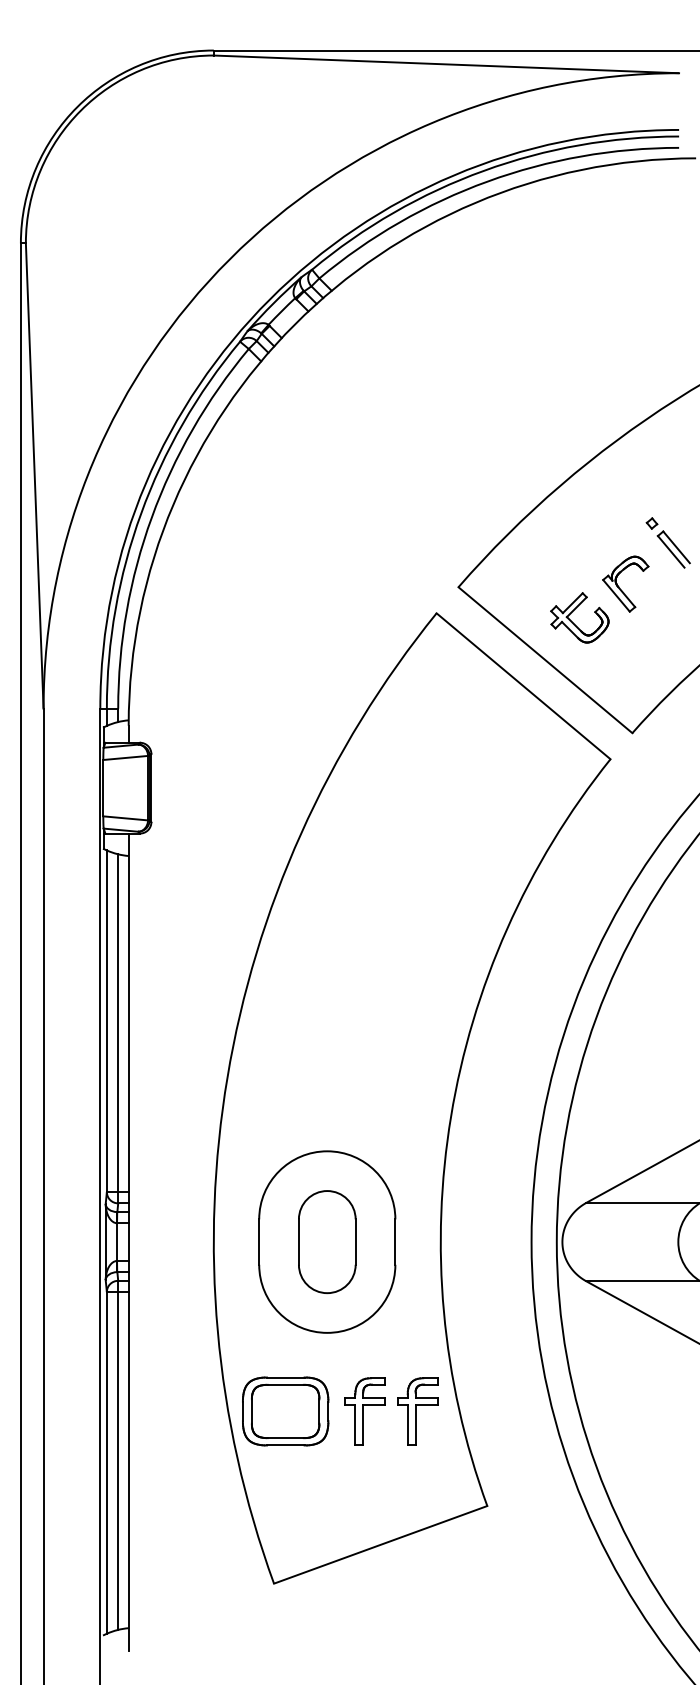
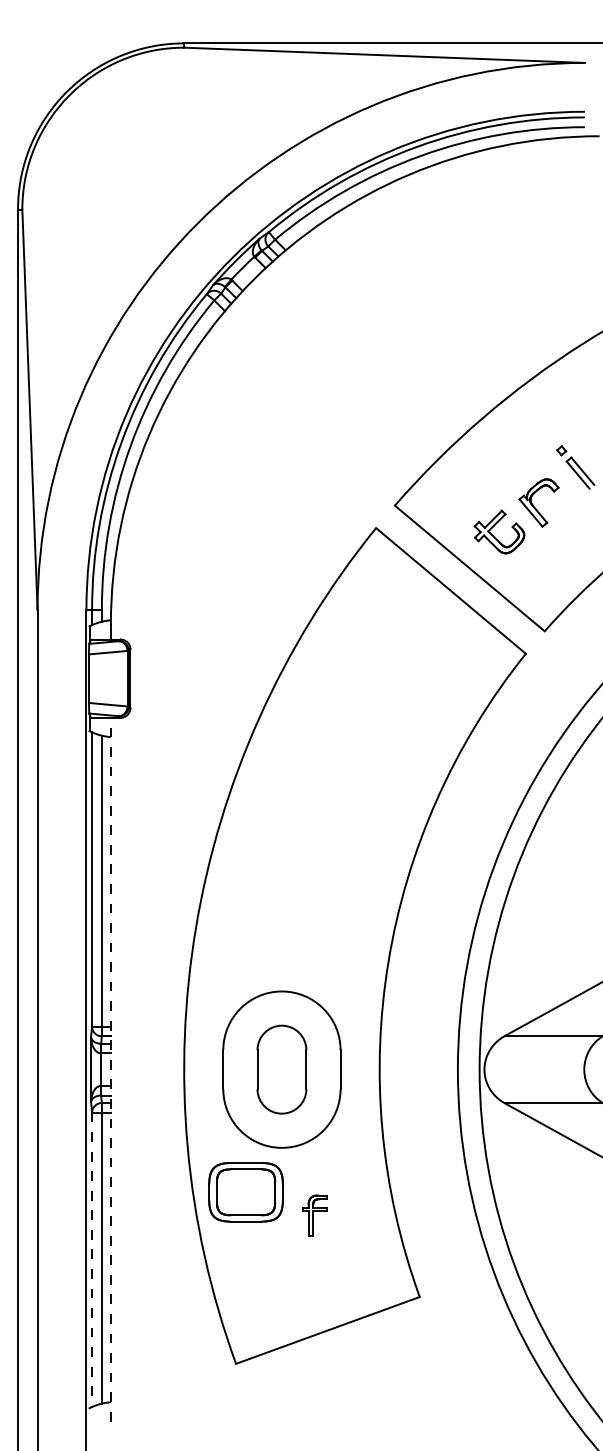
line: (128, 1242) -> (110, 1070), solid -> dashed
part: (285, 1411) -> (245, 1192), moved
part: (364, 1411) -> (313, 1215), size x0.7
part: (417, 1411) -> (359, 1215), removed
line: (106, 1462) -> (91, 1259), solid -> dashed

